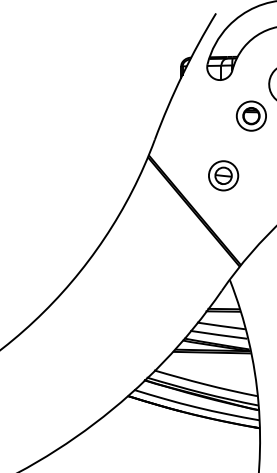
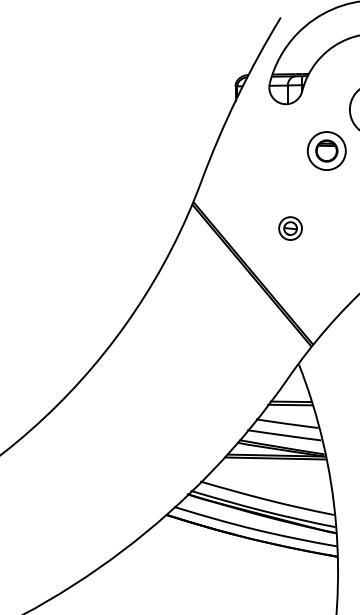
part: (223, 175) -> (290, 228), size x0.6

